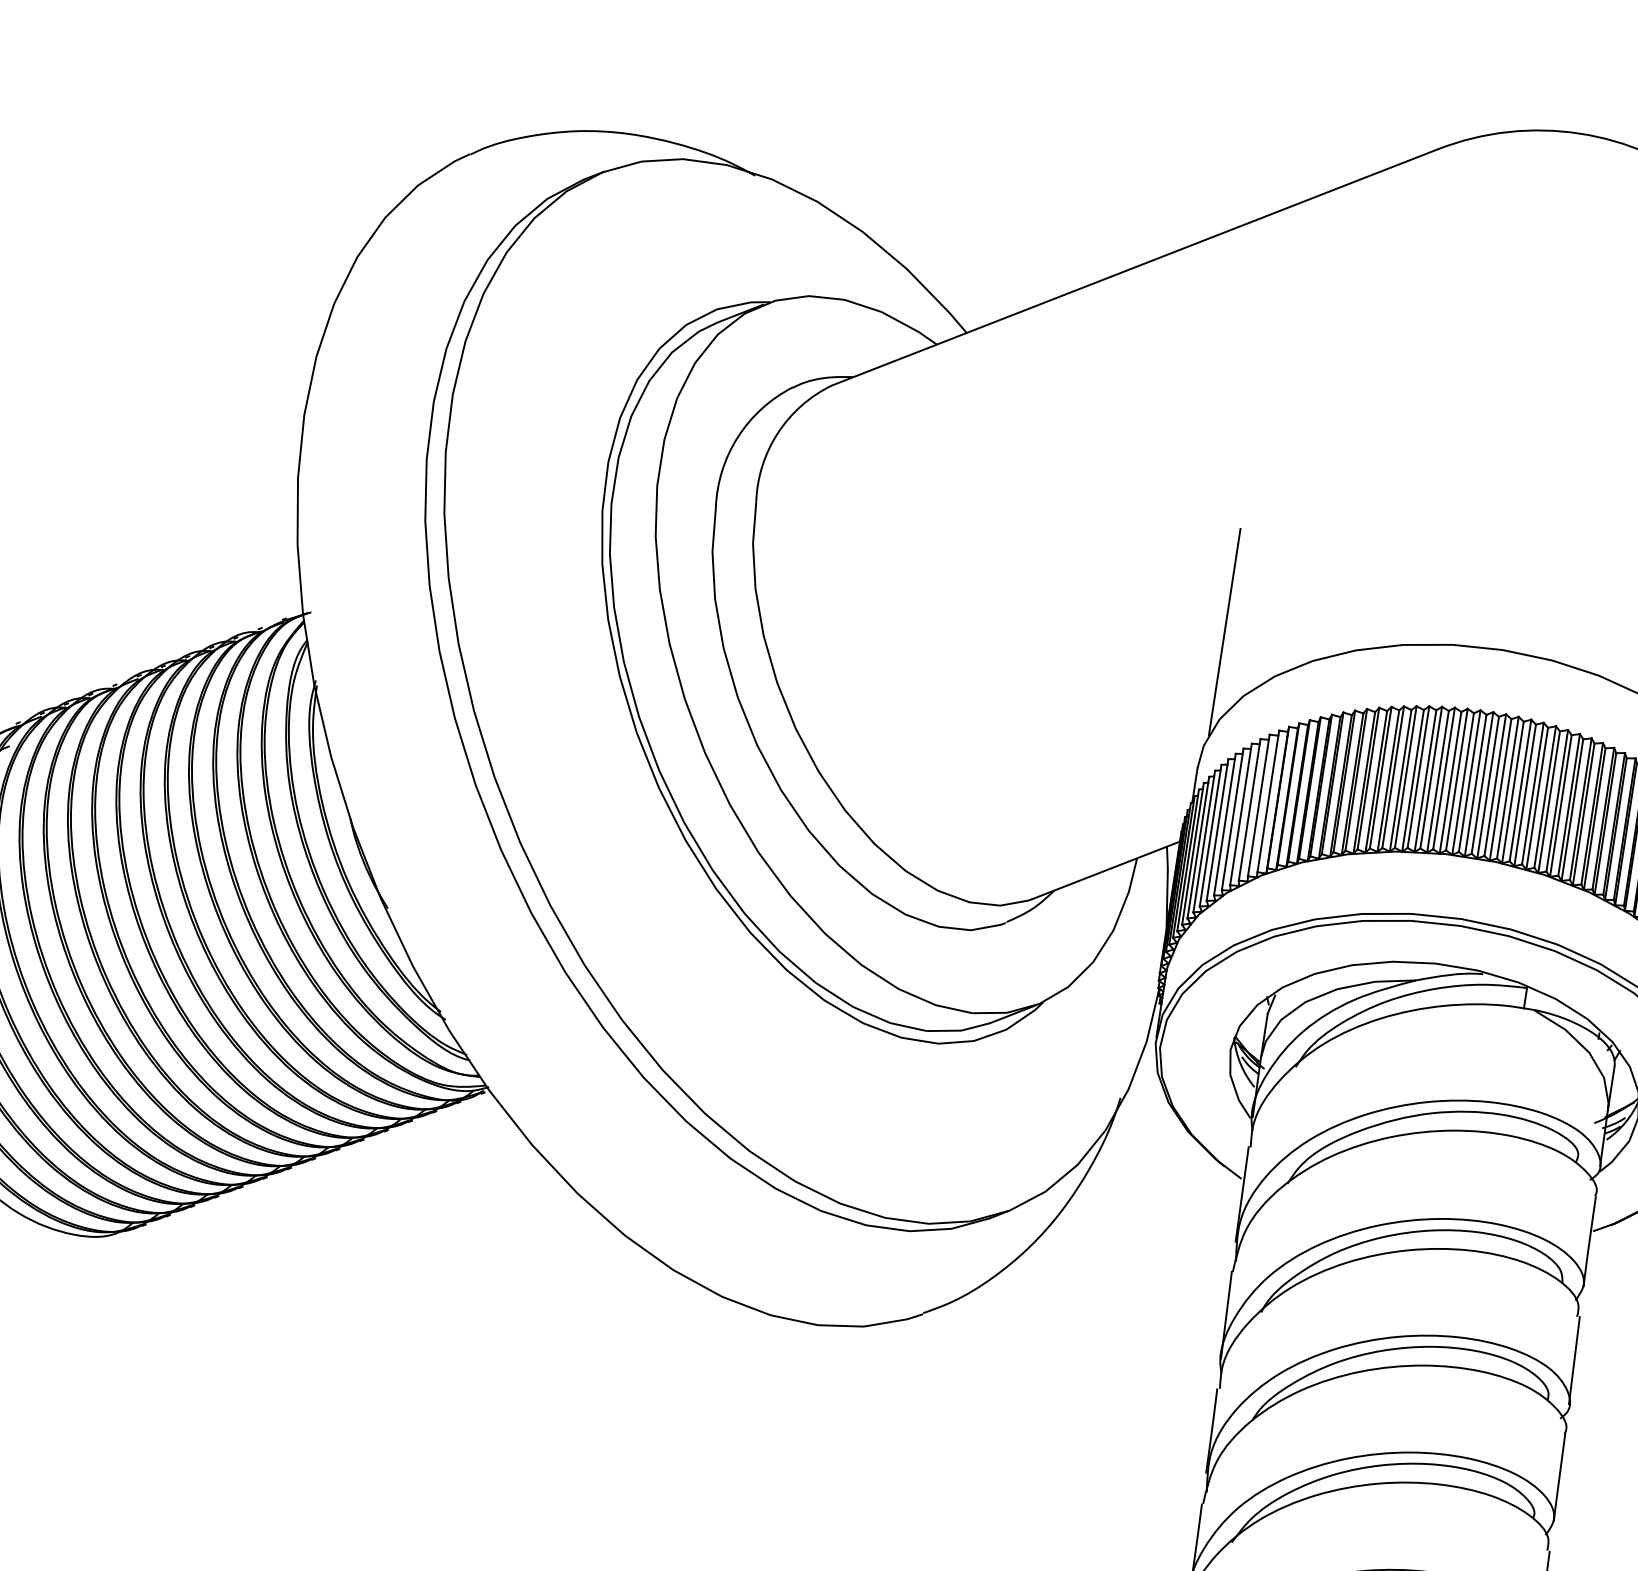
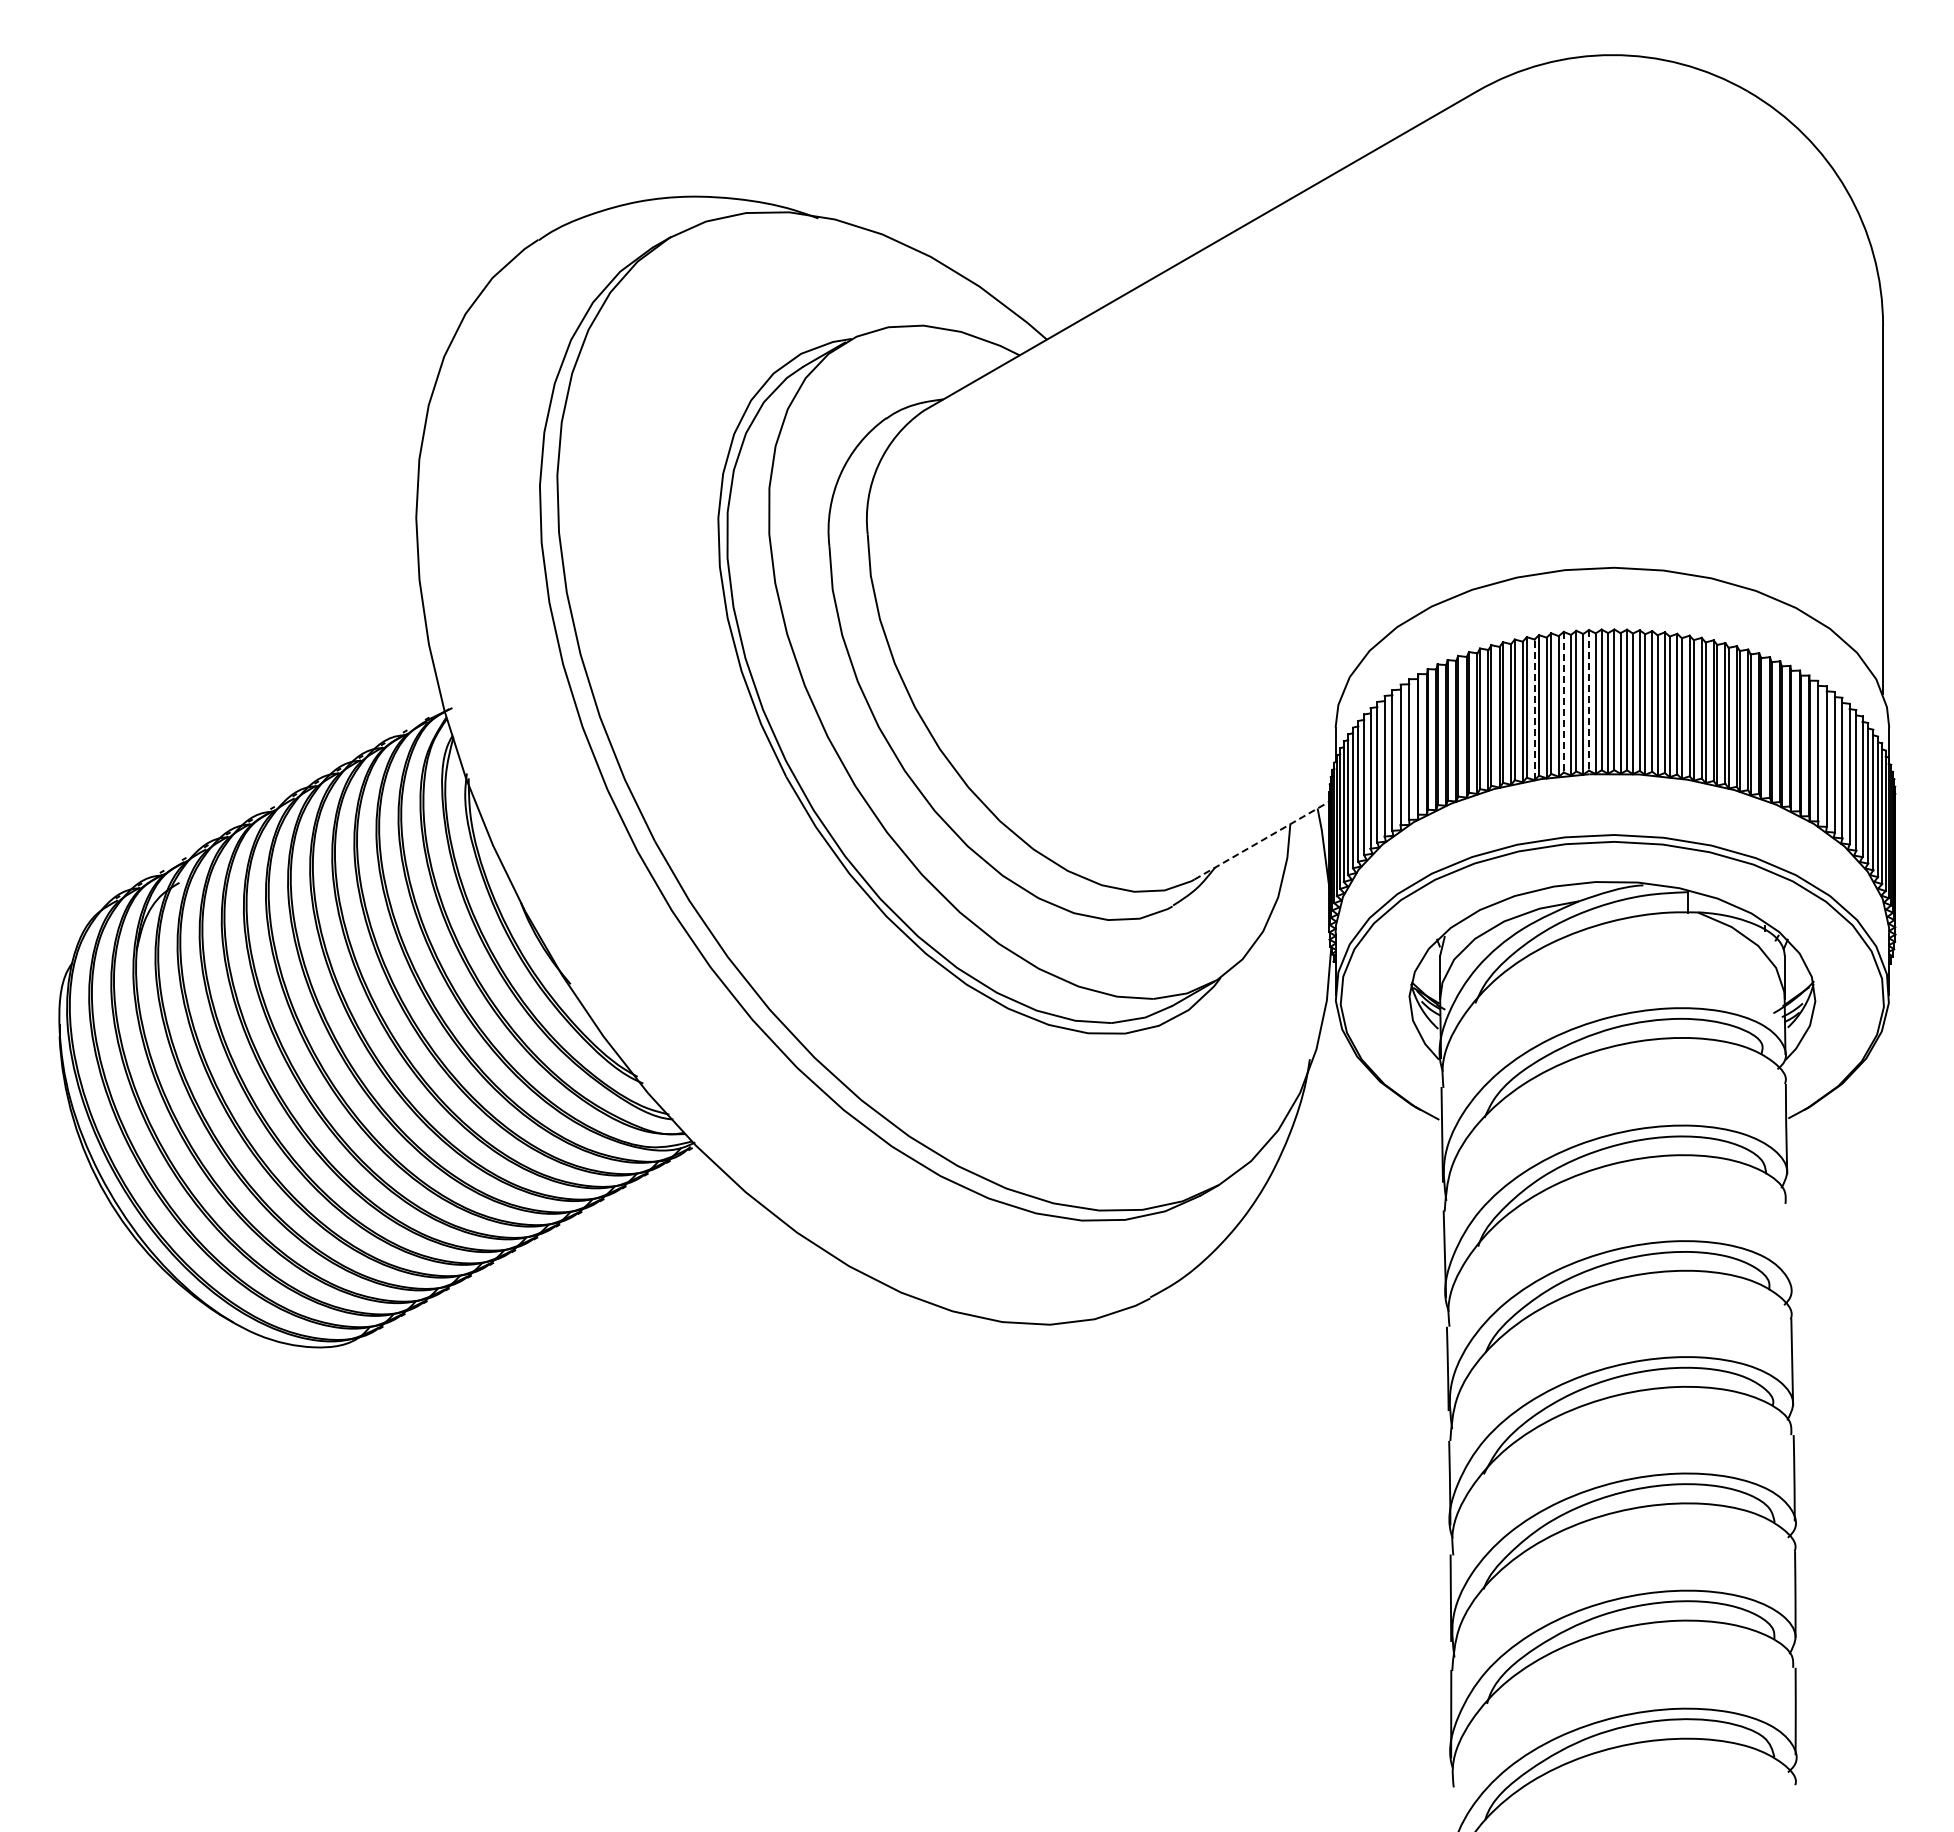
line: (1224, 631) -> (1341, 591), removed
line: (1430, 777) -> (1563, 702), solid -> dashed
line: (1457, 779) -> (1589, 700), solid -> dashed
line: (1400, 780) -> (1534, 709), solid -> dashed
line: (1105, 870) -> (1261, 840), solid -> dashed
line: (1574, 1360) -> (1789, 1246), removed

